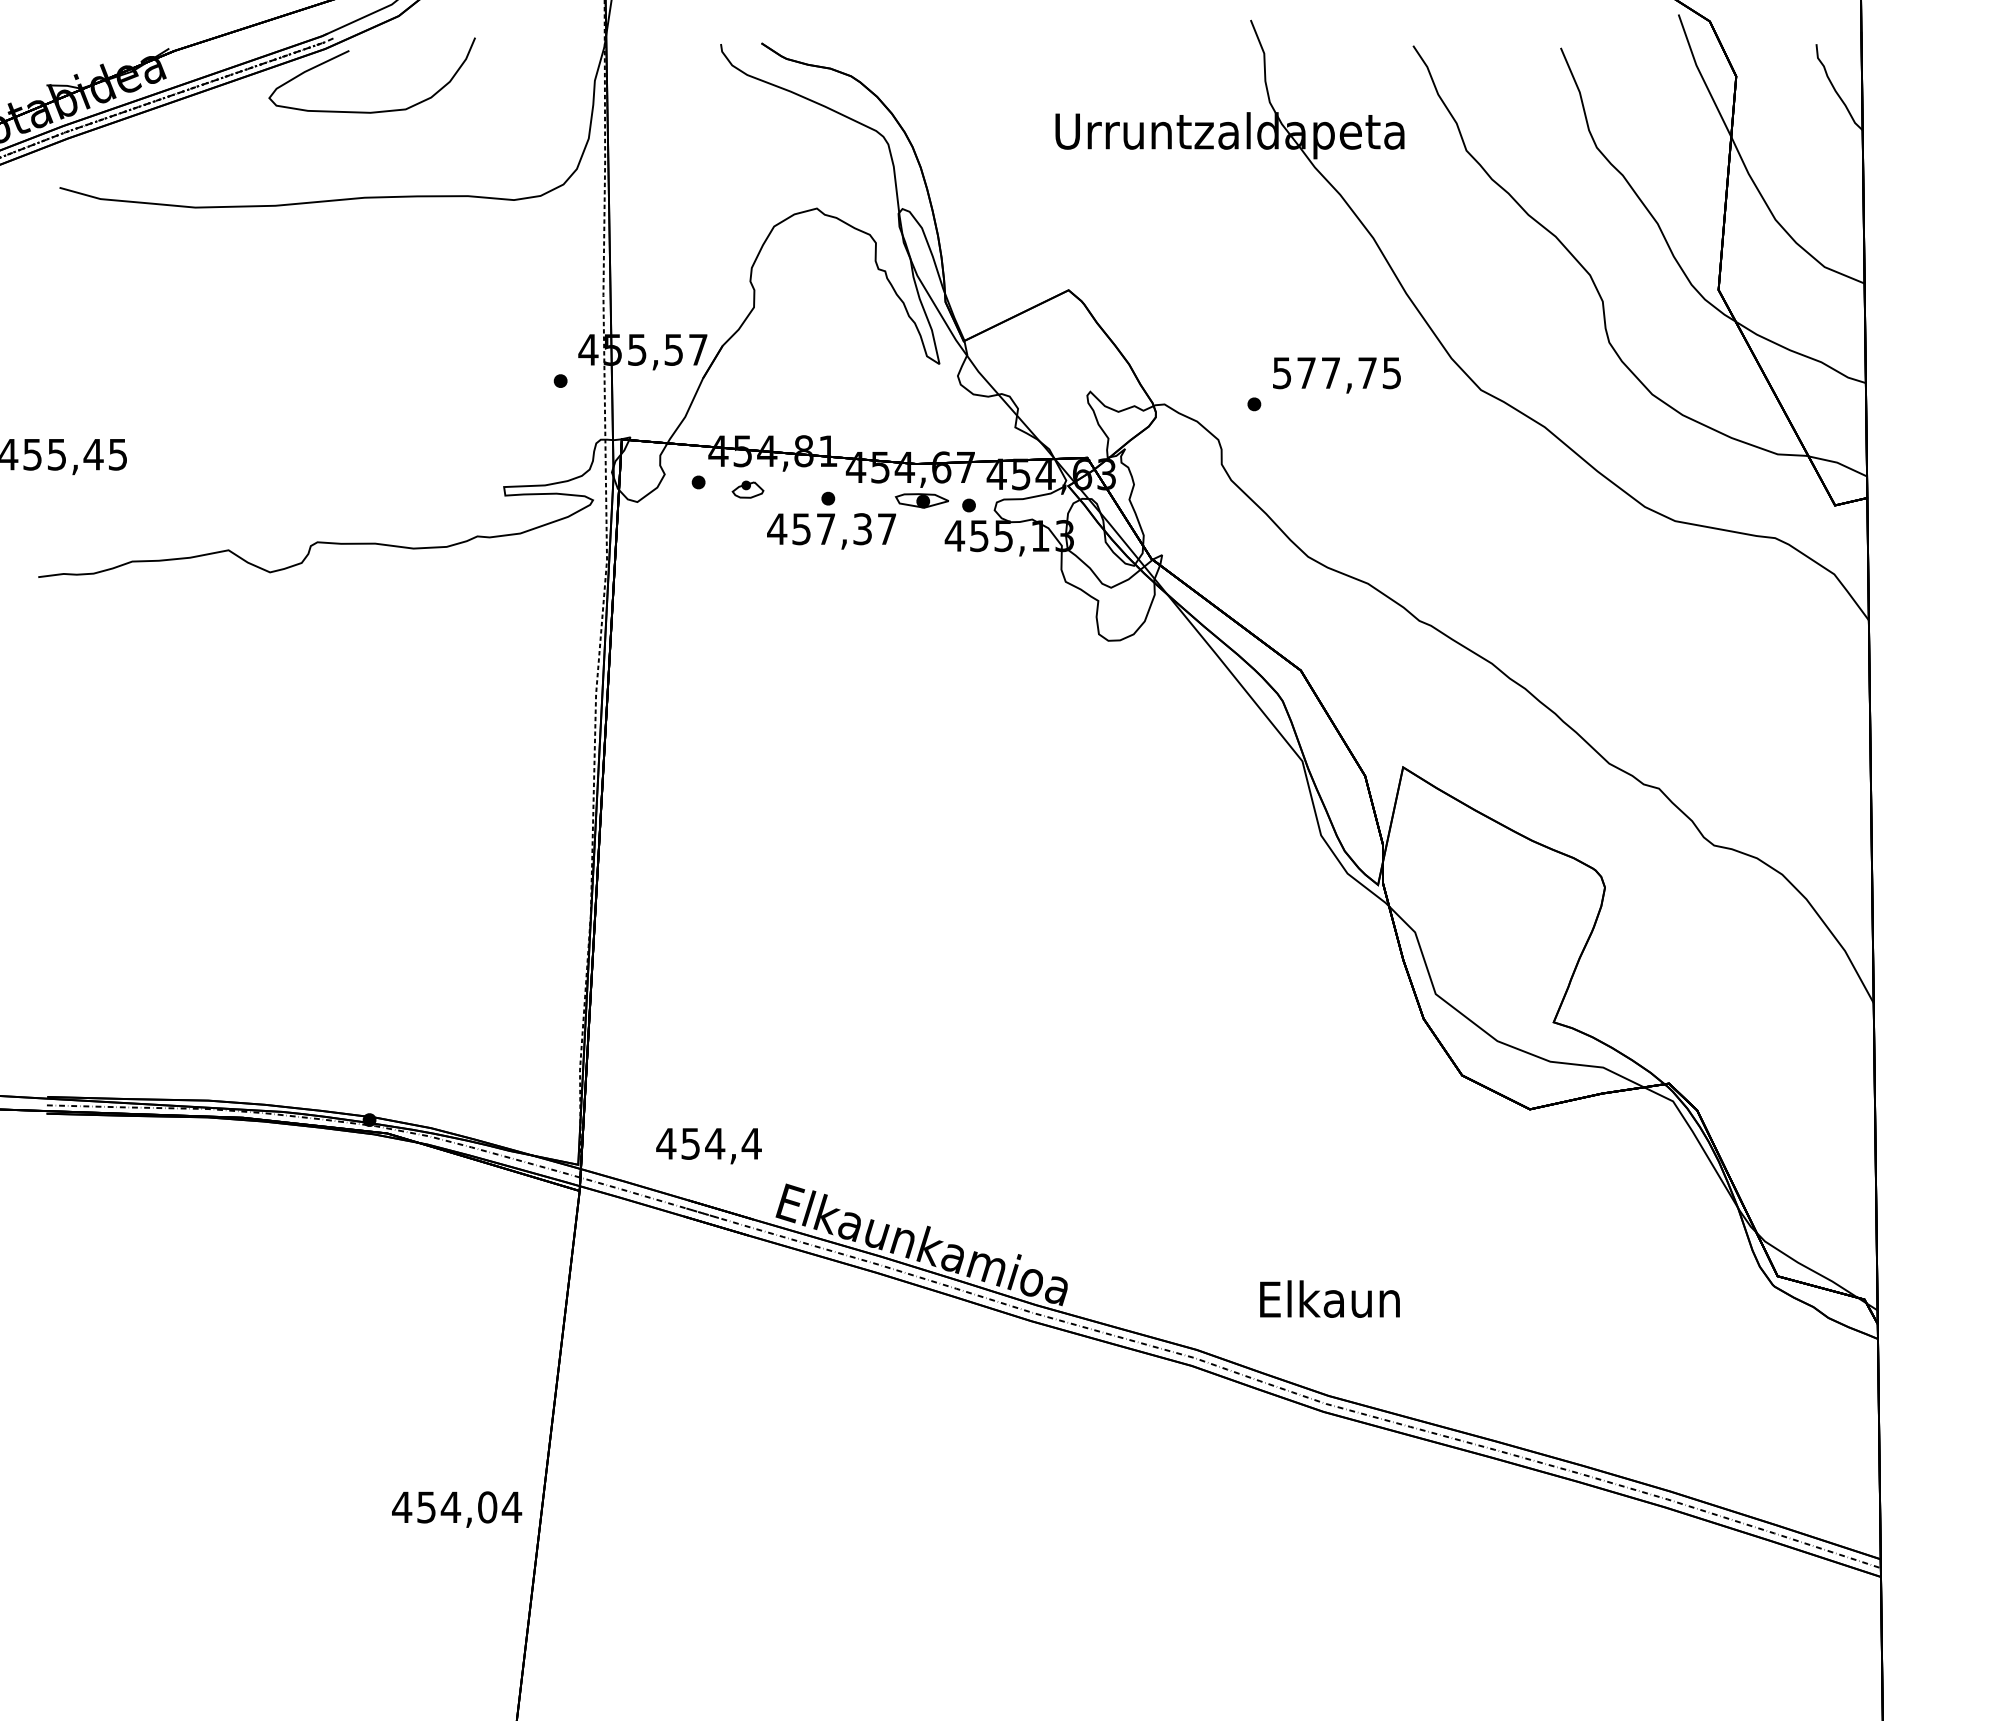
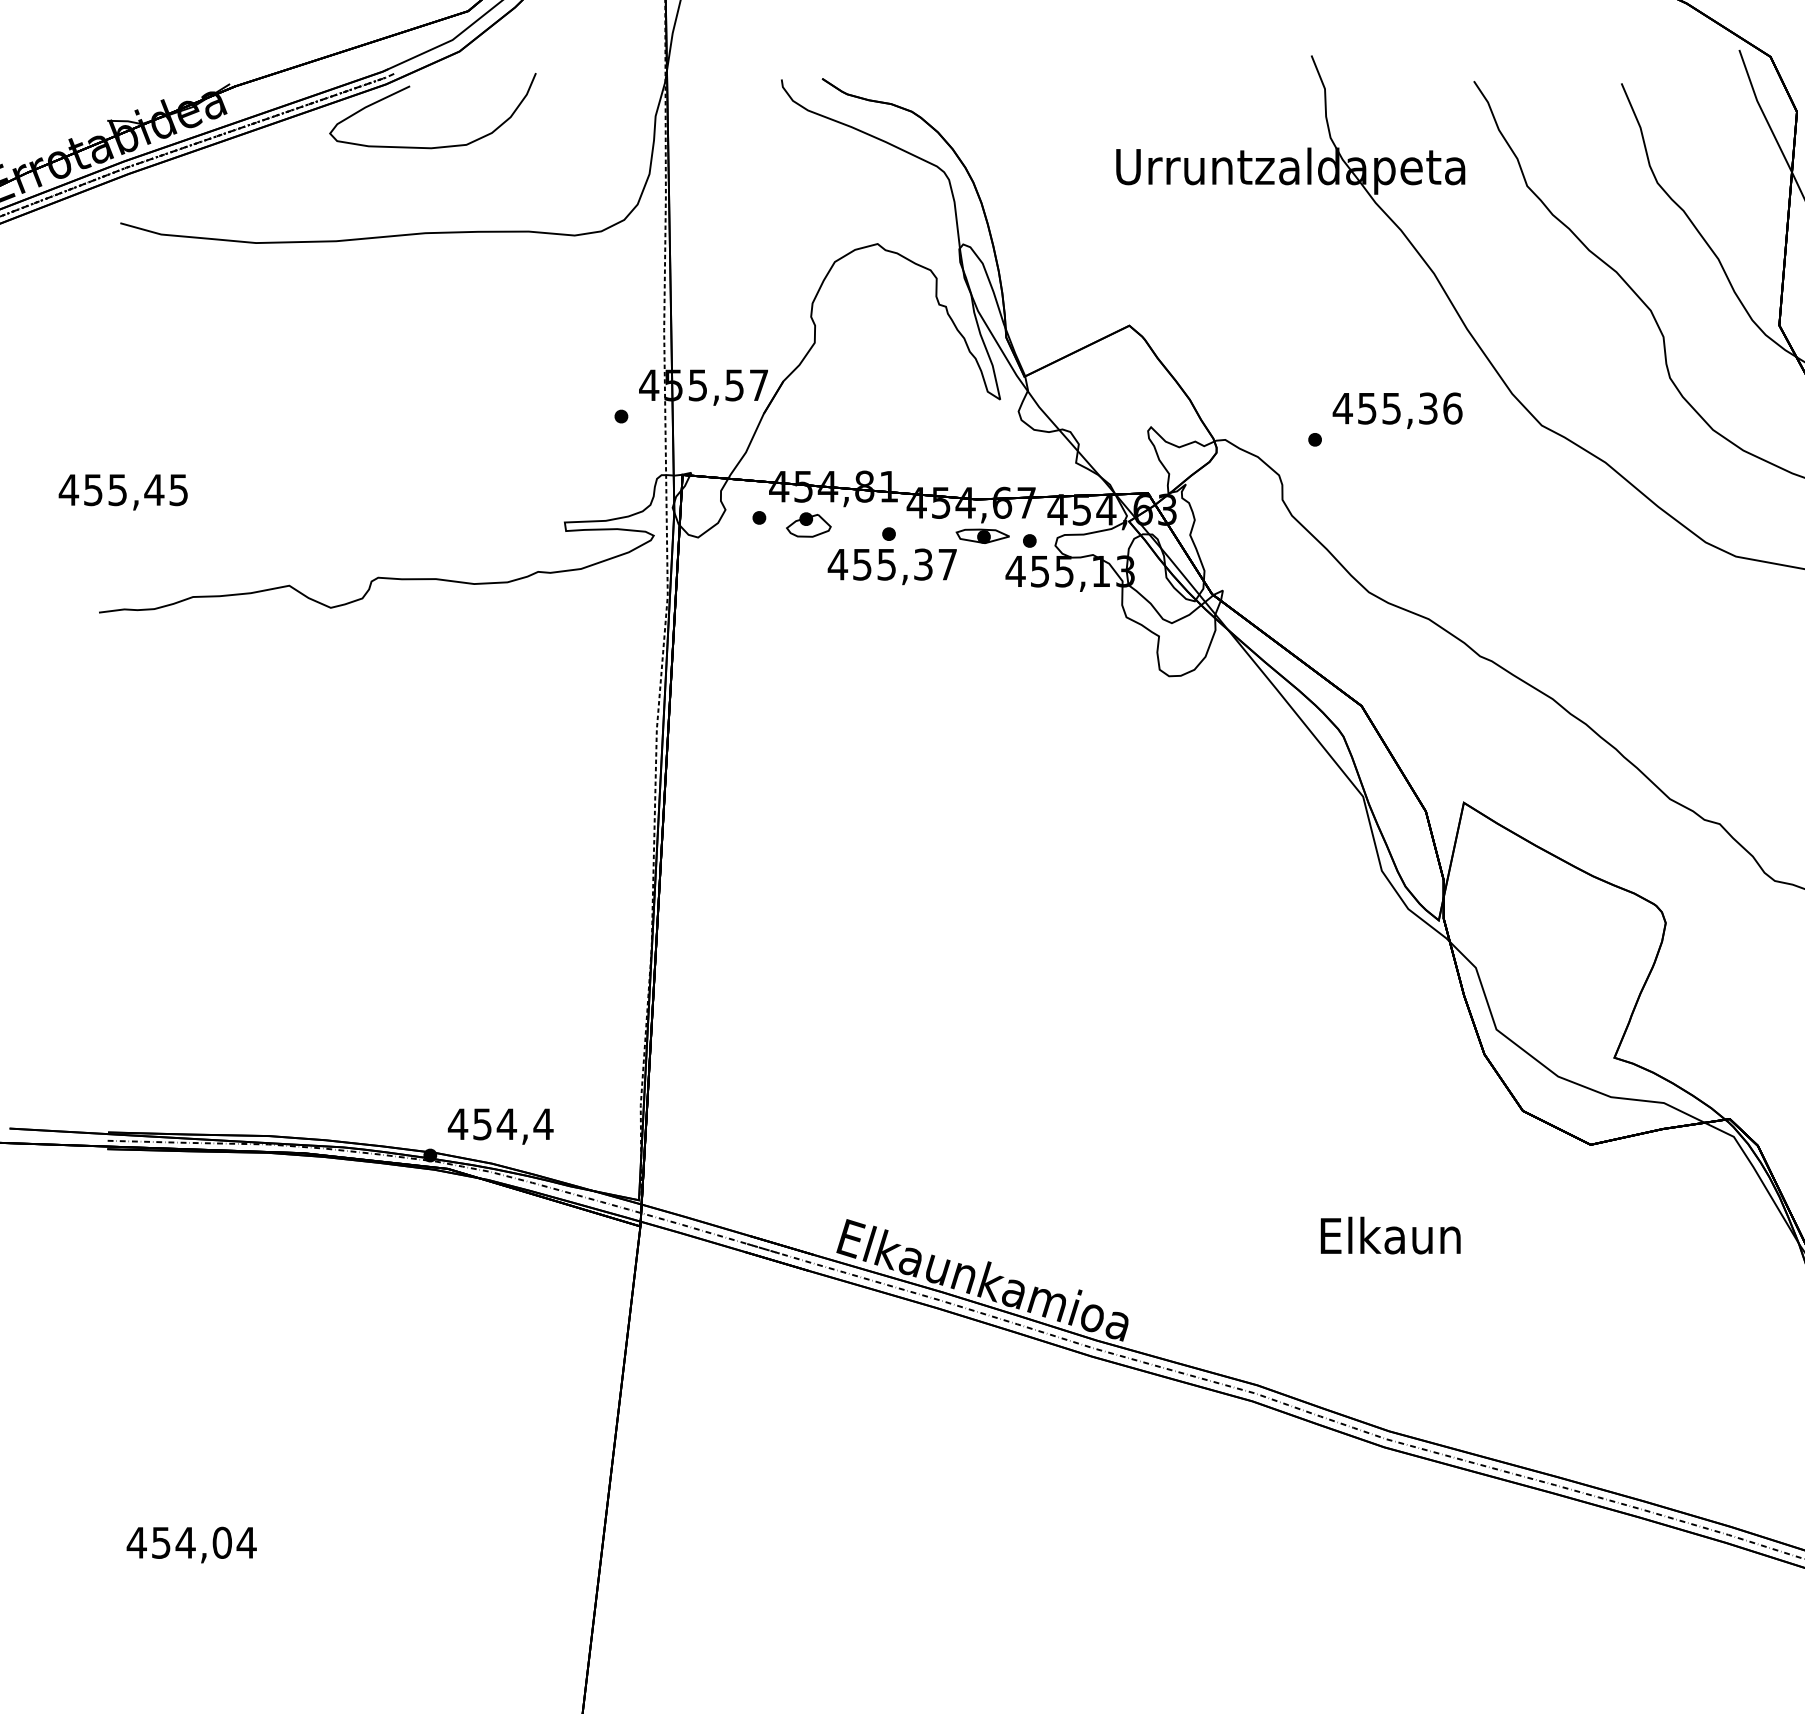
text: (1336, 373) -> (1397, 408), 577,75 -> 455,36
part: (747, 489) -> (808, 524), size x1.43
text: (826, 529) -> (887, 564), 457,37 -> 455,37
text: (708, 1146) -> (500, 1126), moved
text: (1329, 1298) -> (1390, 1234), moved
text: (457, 1509) -> (192, 1544), moved

